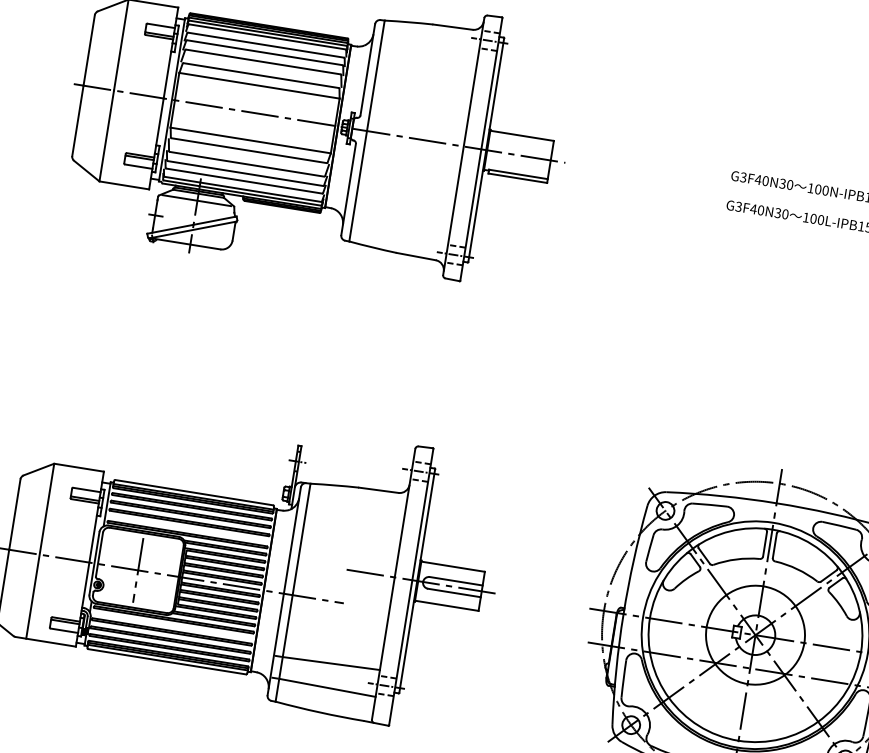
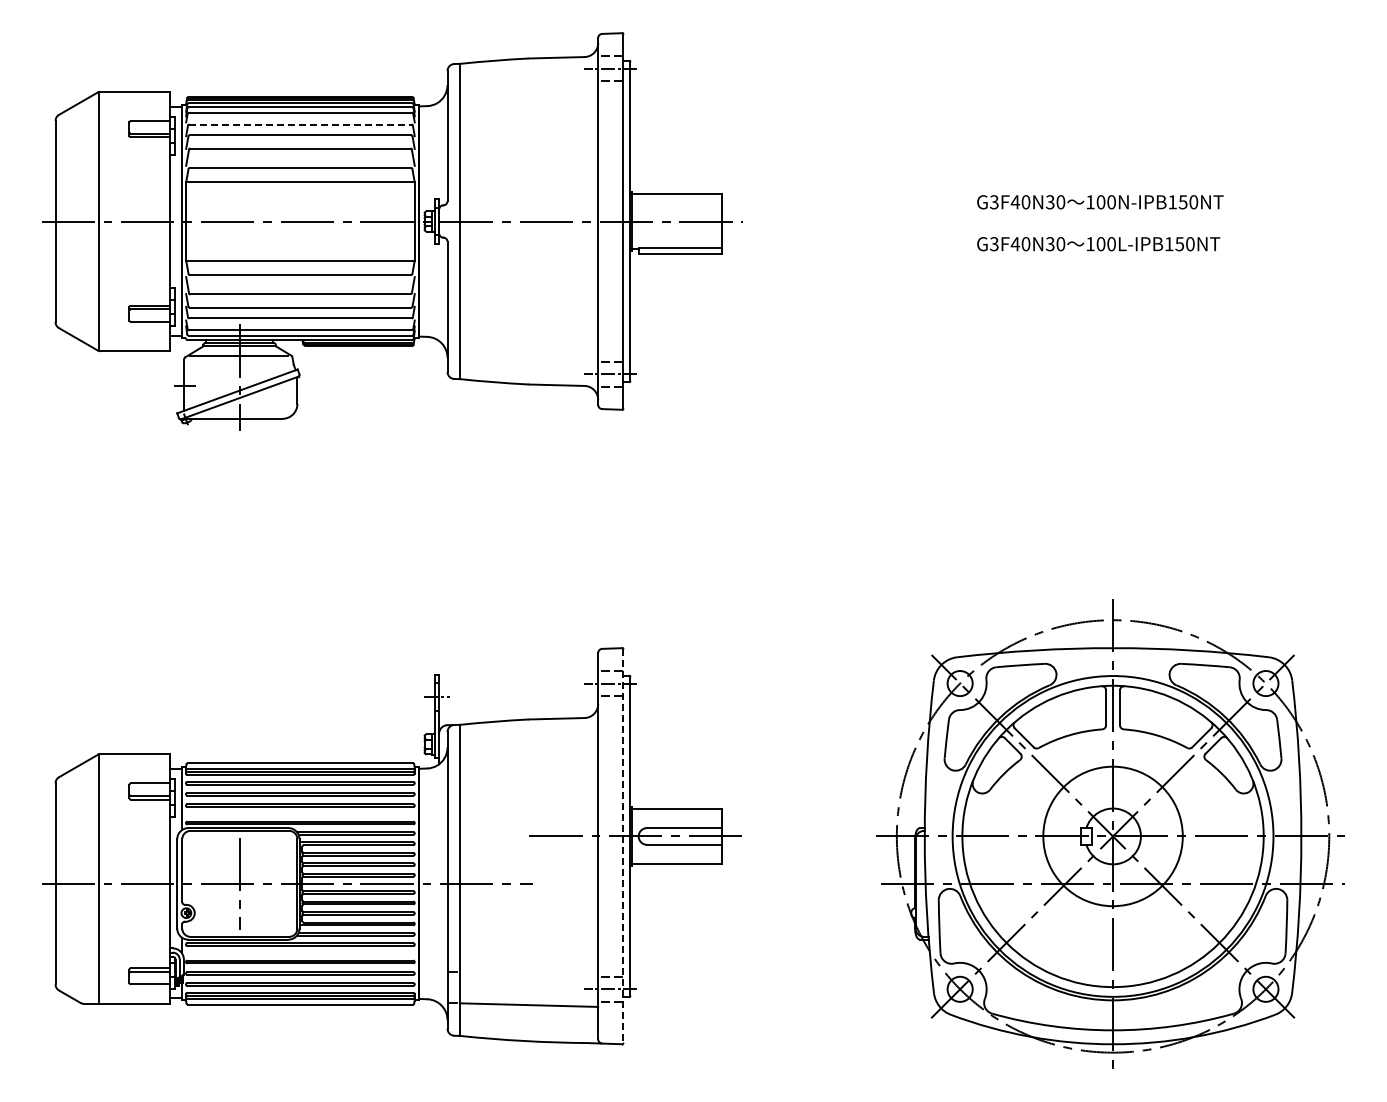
line: (266, 45) -> (300, 124), solid -> dashed
line: (411, 587) -> (623, 846), solid -> dashed
line: (331, 663) -> (529, 970), removed

